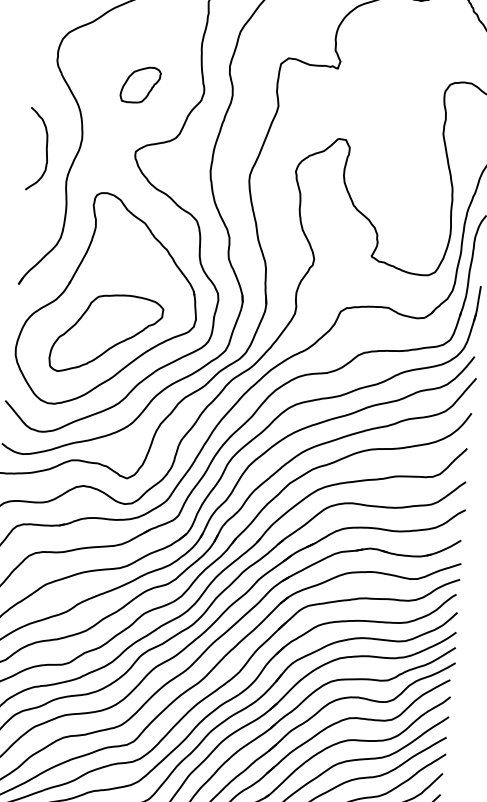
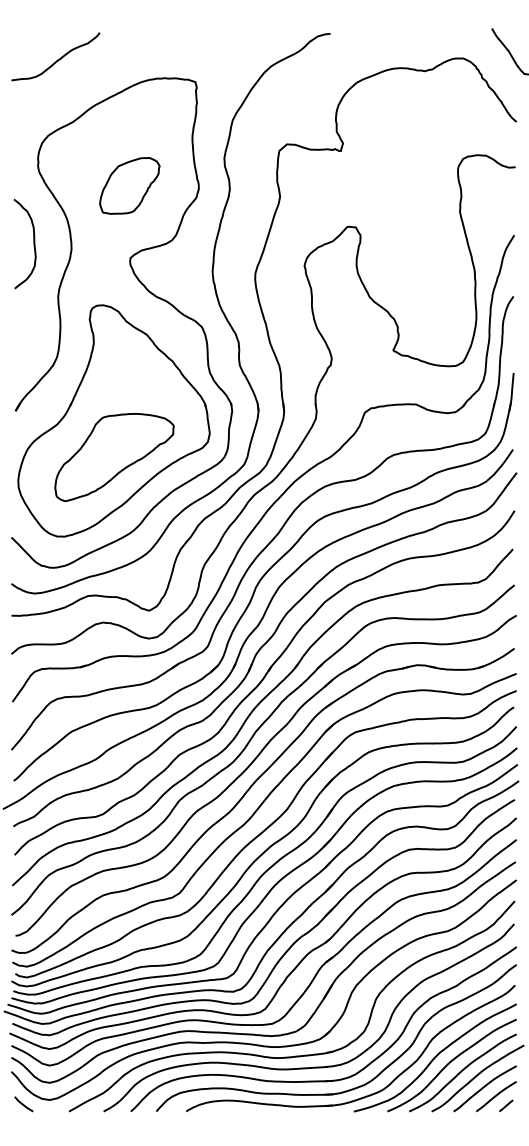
part: (140, 84) -> (129, 185), size x1.43
curve: (45, 150) -> (33, 244), moved

